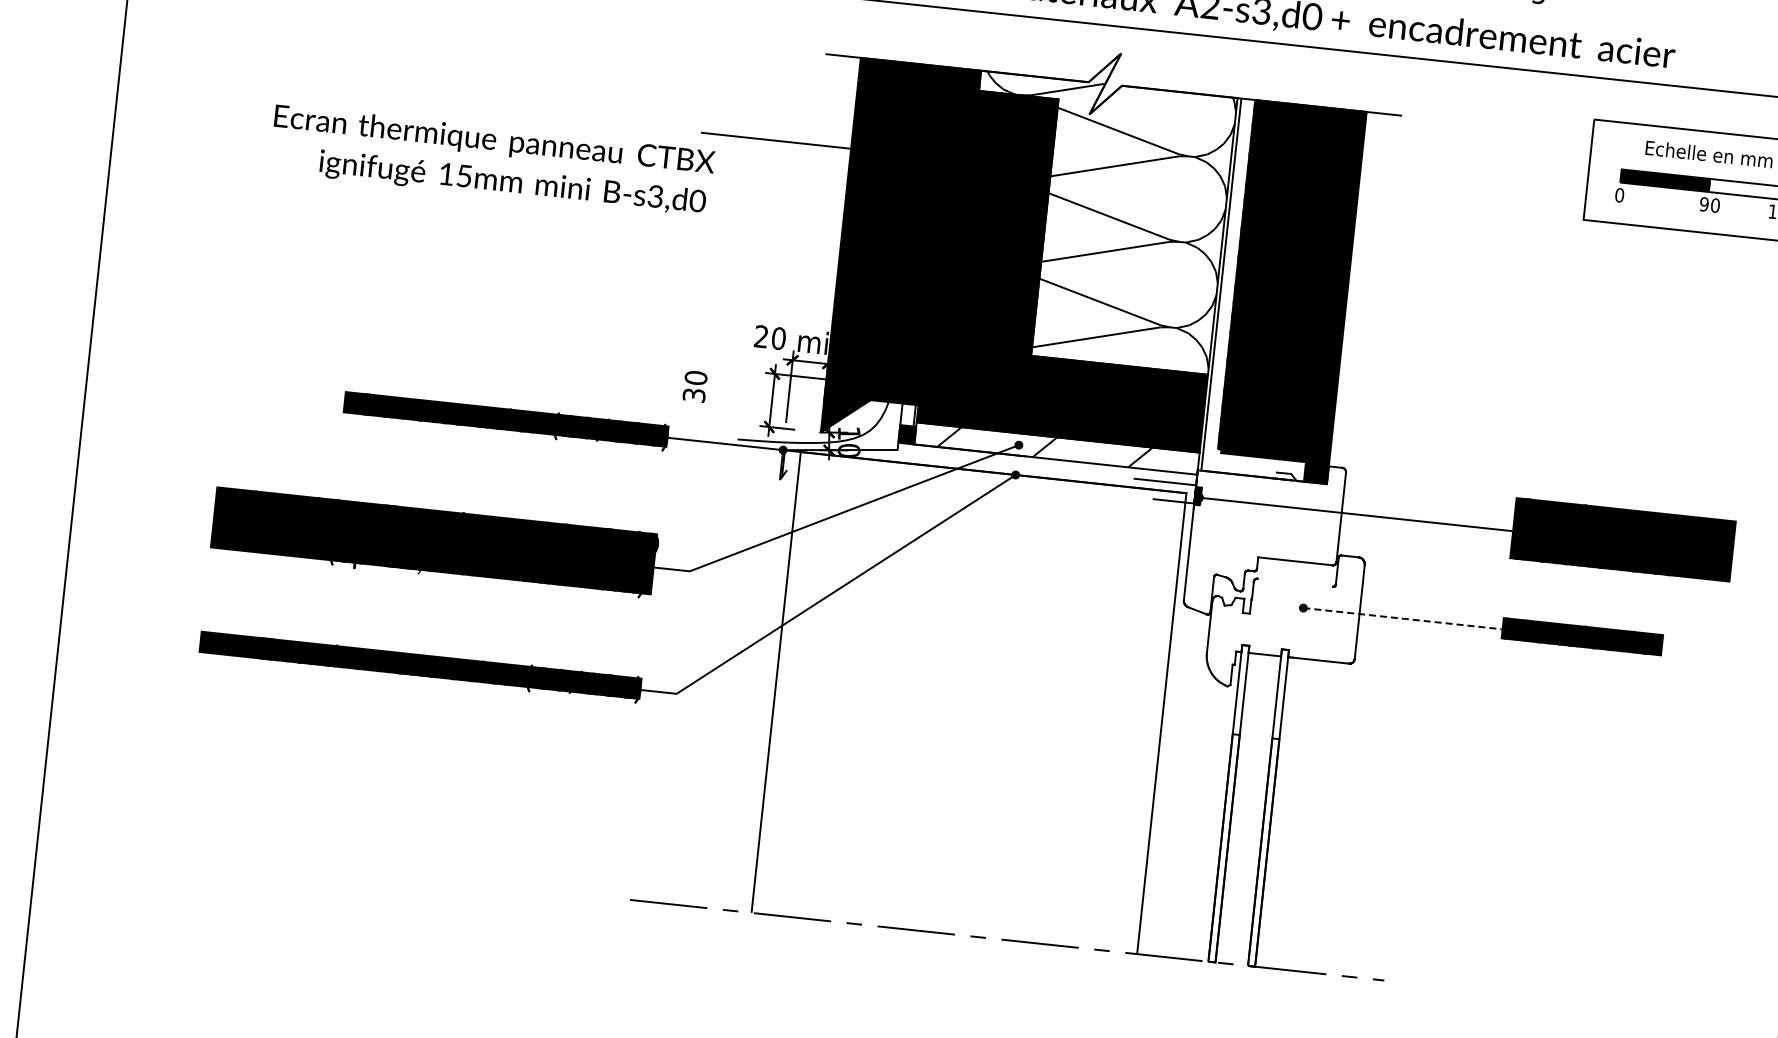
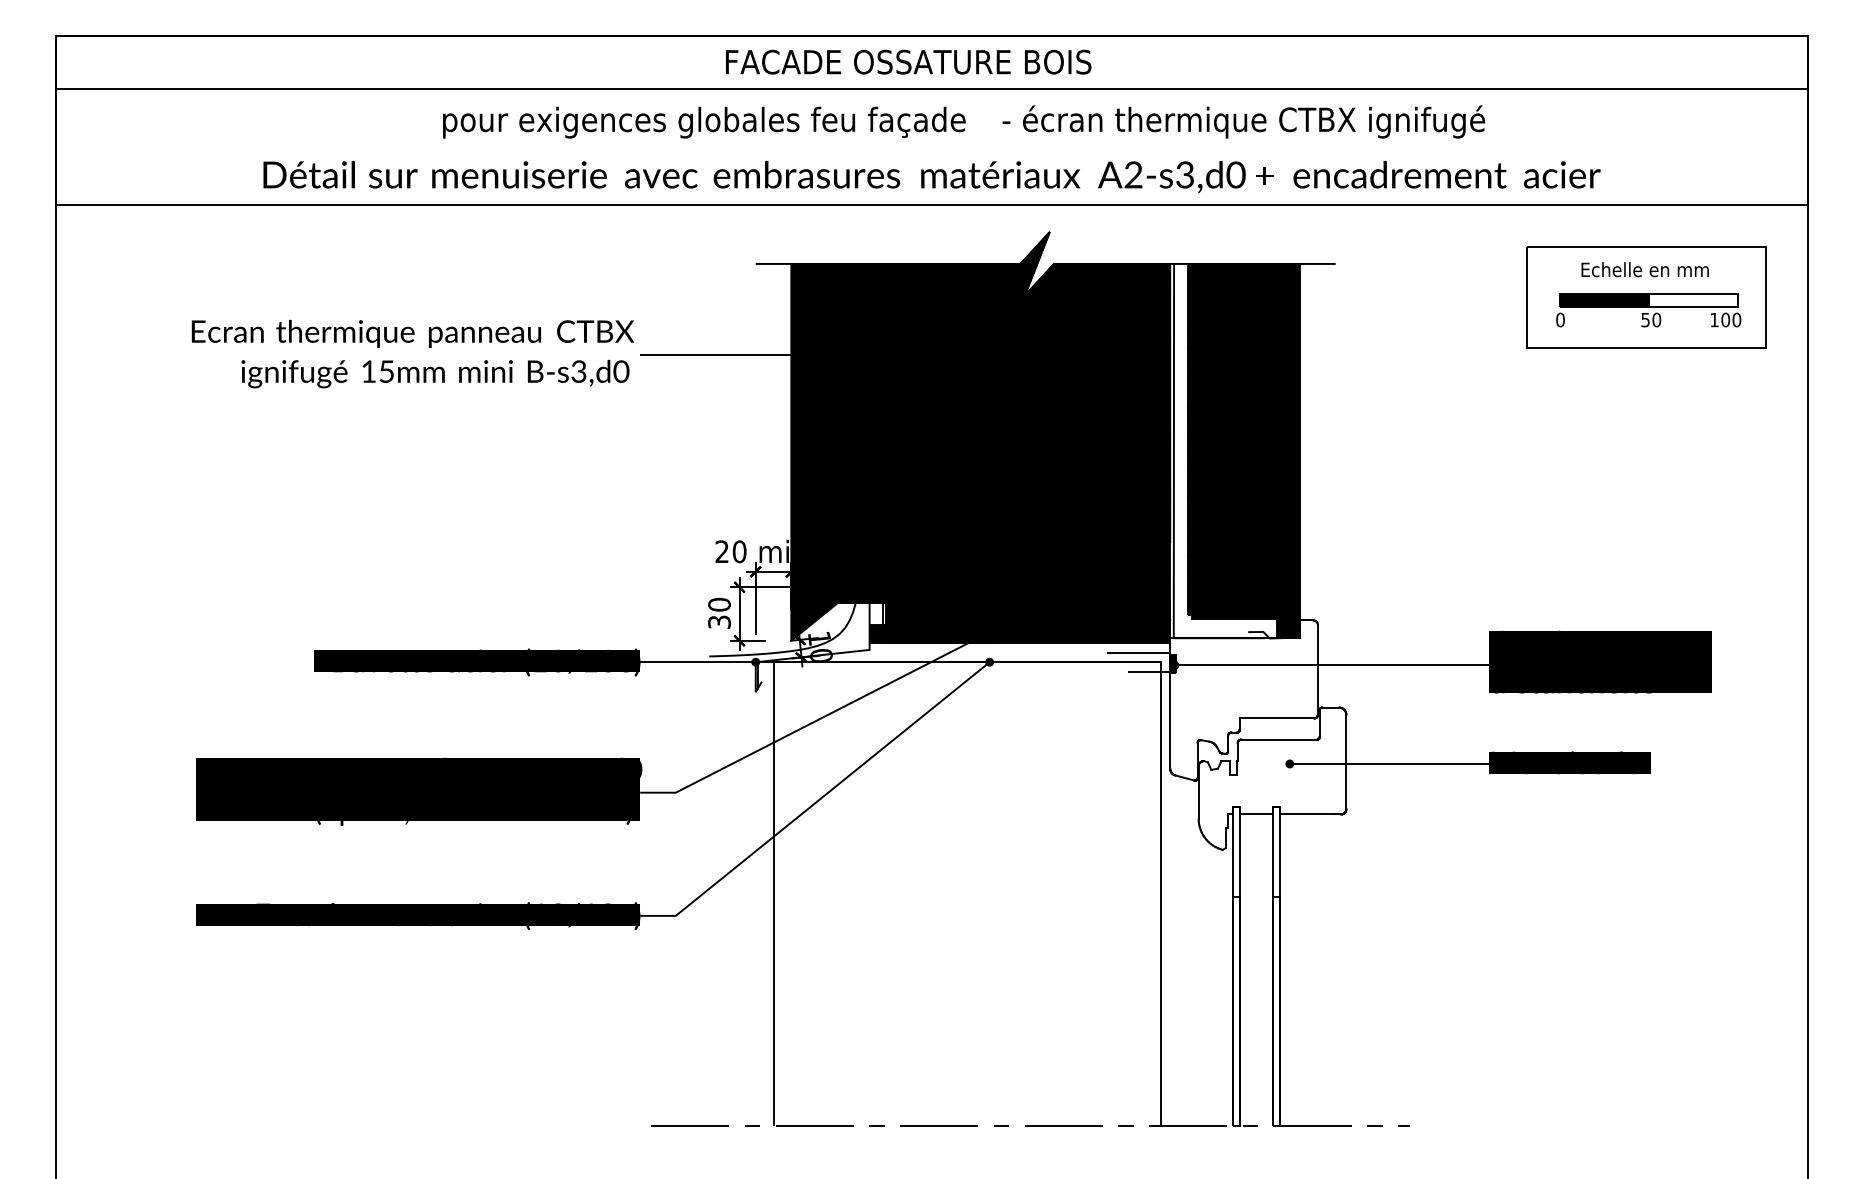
text: (491, 160) -> (412, 353), moved
text: (1704, 203) -> (1645, 319), 90 -> 50
fill: (1096, 206) -> (1041, 386), added
text: (695, 386) -> (719, 613), moved
fill: (1056, 448) -> (1027, 631), added
line: (1294, 582) -> (1278, 739), added
line: (1403, 618) -> (1390, 763), dashed -> solid

